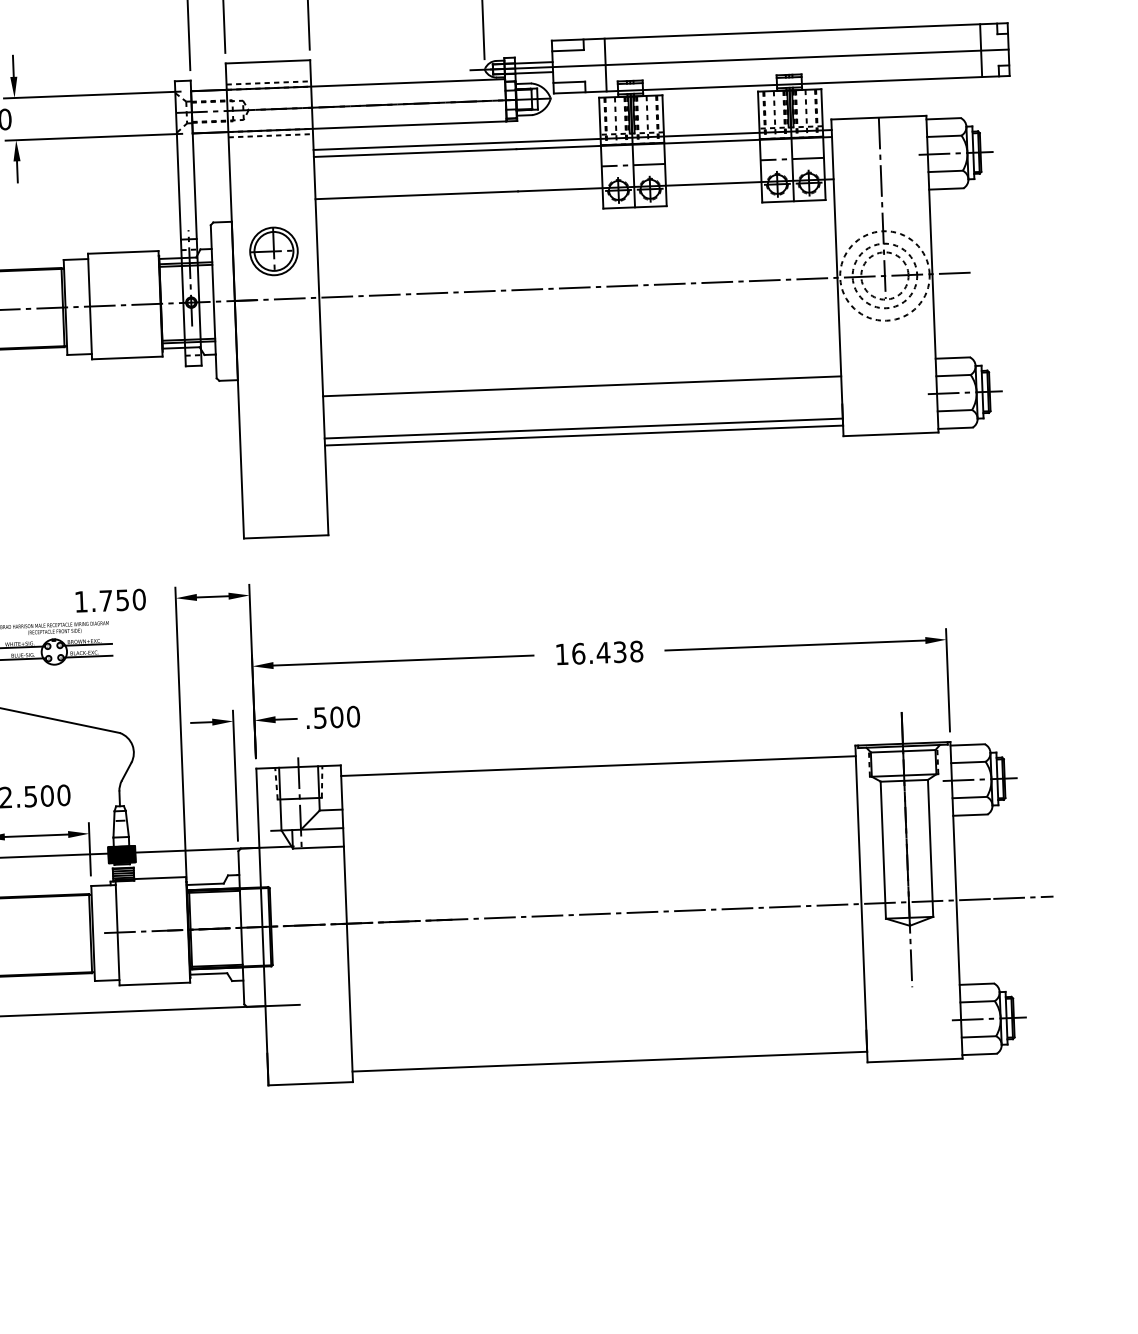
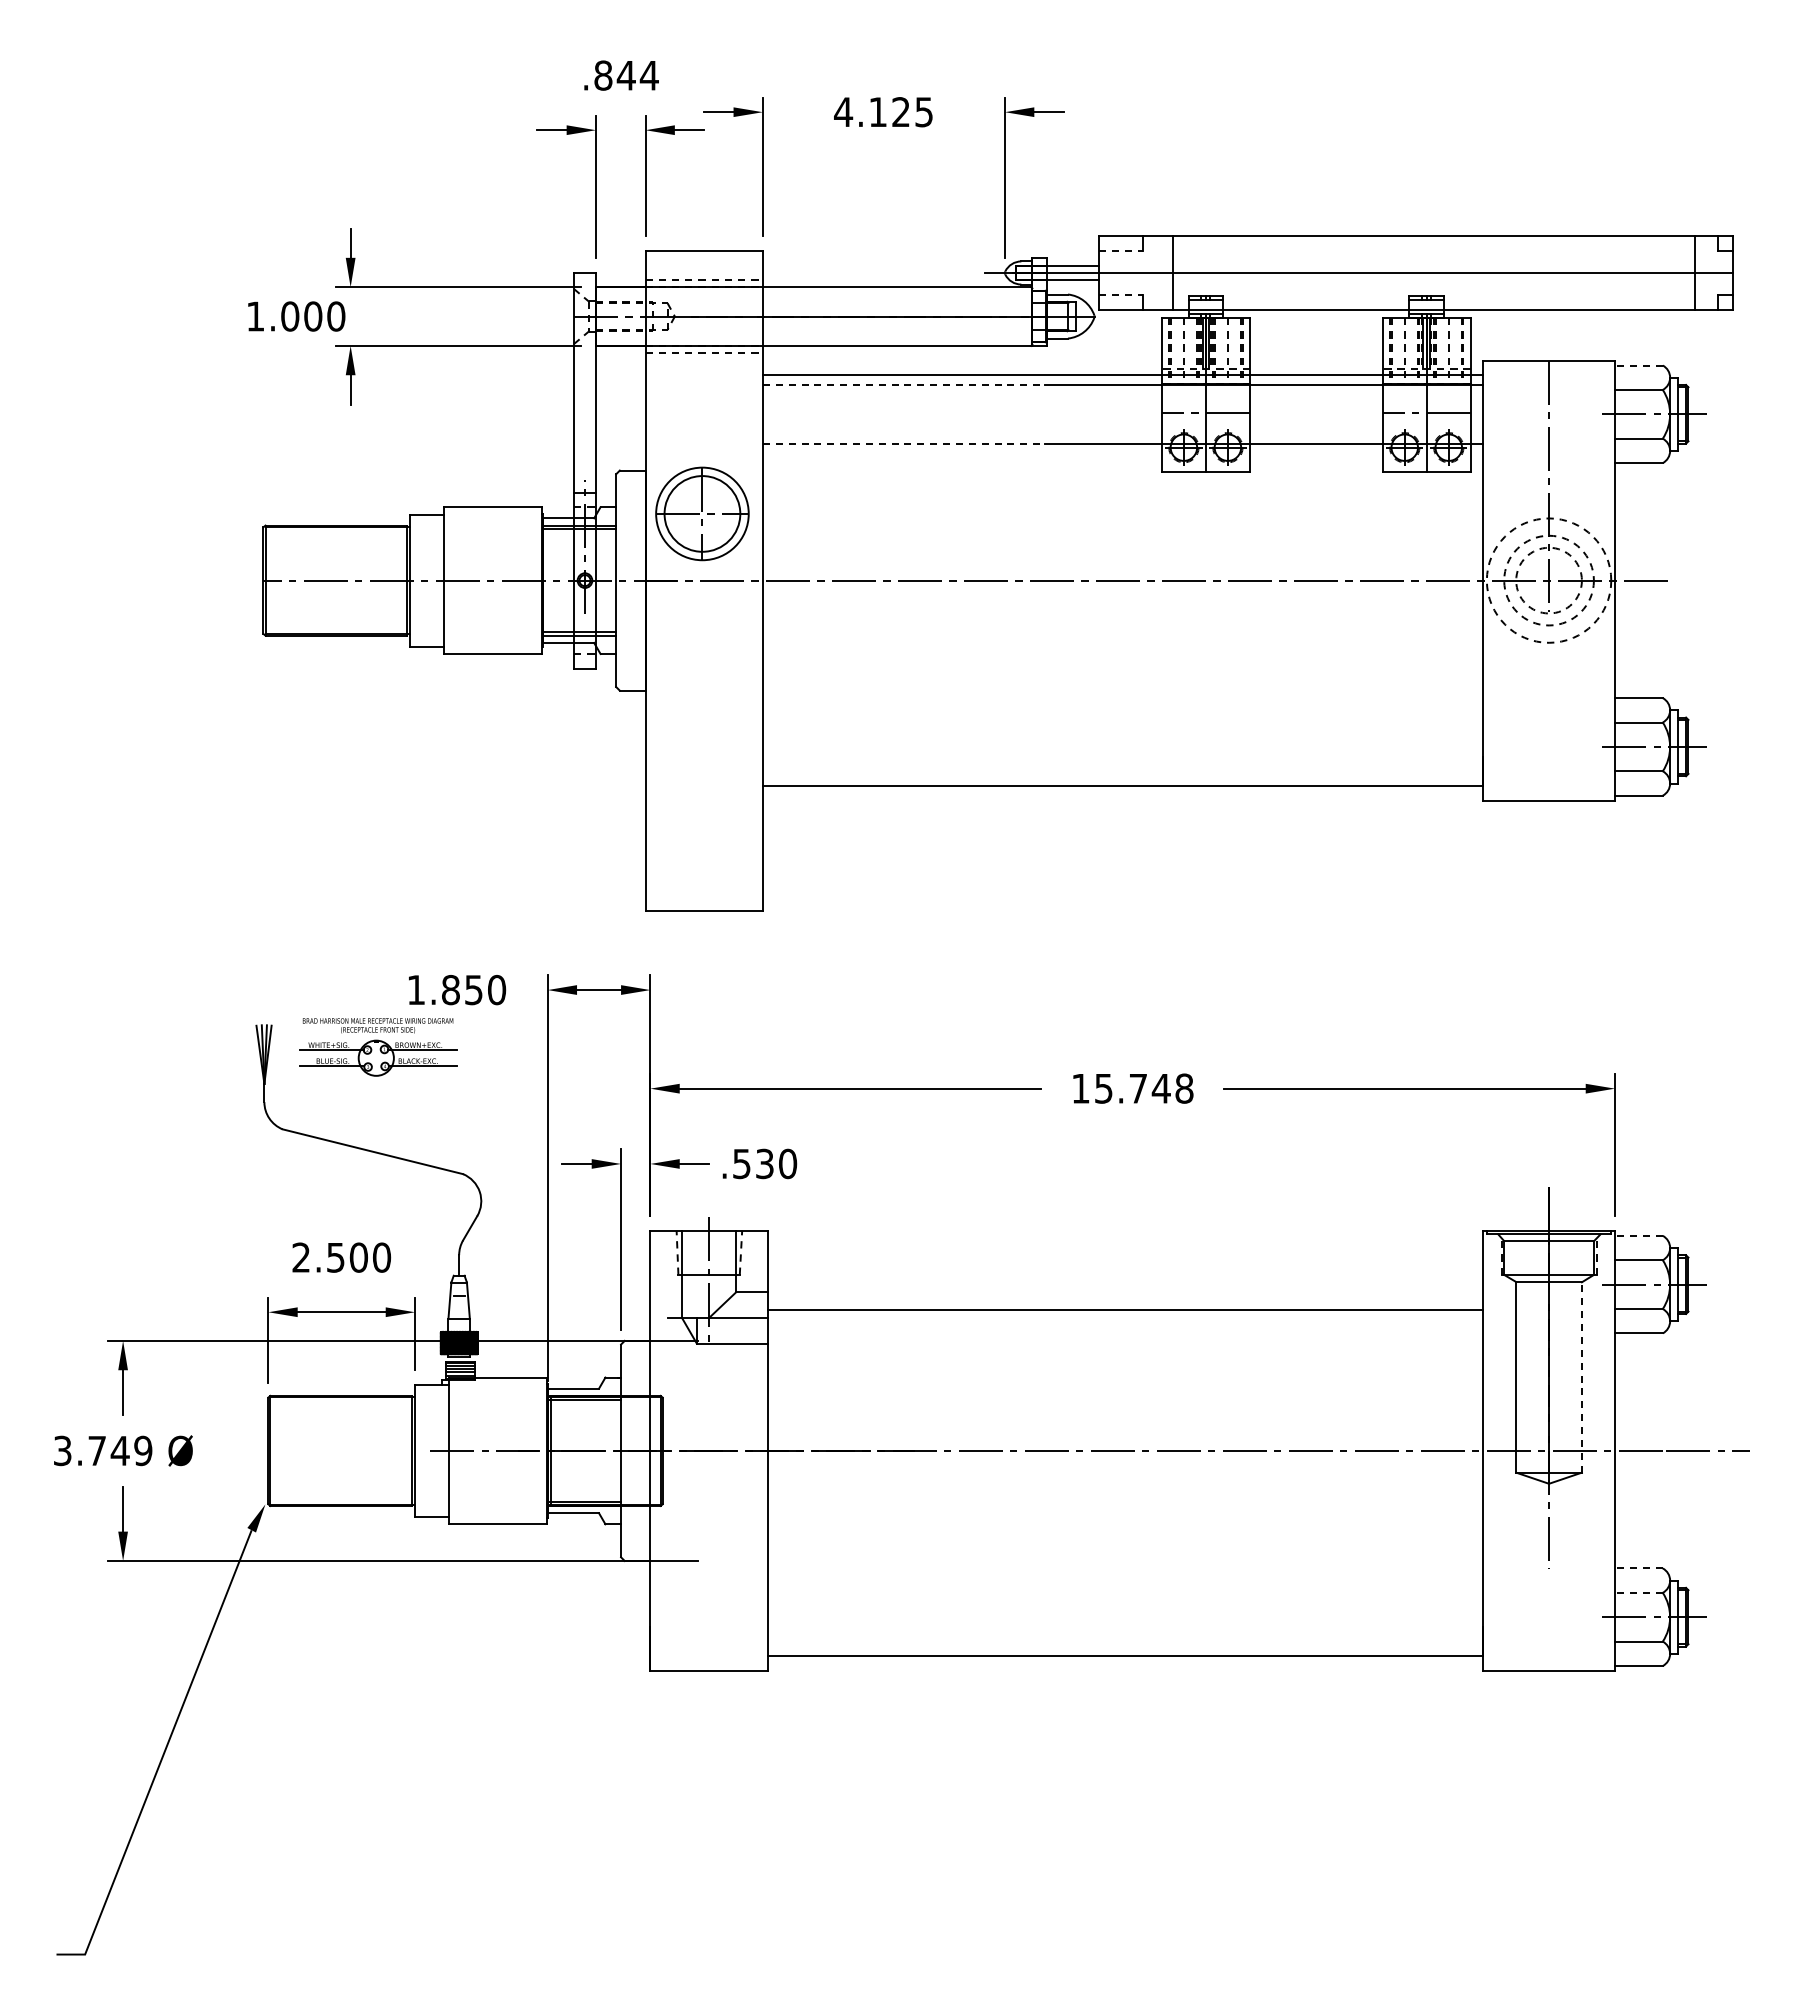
line: (568, 50) -> (1121, 250), solid -> dashed
line: (569, 82) -> (1121, 295), solid -> dashed
line: (943, 118) -> (1638, 365), solid -> dashed
line: (415, 152) -> (903, 384), solid -> dashed
line: (416, 195) -> (903, 443), solid -> dashed
part: (273, 251) -> (702, 513), size x1.4
line: (581, 386) -> (1122, 717), removed
line: (583, 428) -> (1122, 776), removed
text: (105, 601) -> (450, 990), 1.750 -> 1.850
text: (599, 652) -> (1132, 1088), 16.438 -> 15.748
text: (337, 717) -> (765, 1163), .500 -> .530
line: (967, 744) -> (1638, 1235), solid -> dashed
line: (598, 766) -> (1125, 1309), moved
line: (930, 847) -> (1581, 1376), solid -> dashed
line: (976, 984) -> (1638, 1568), solid -> dashed
line: (977, 1001) -> (1638, 1592), solid -> dashed

